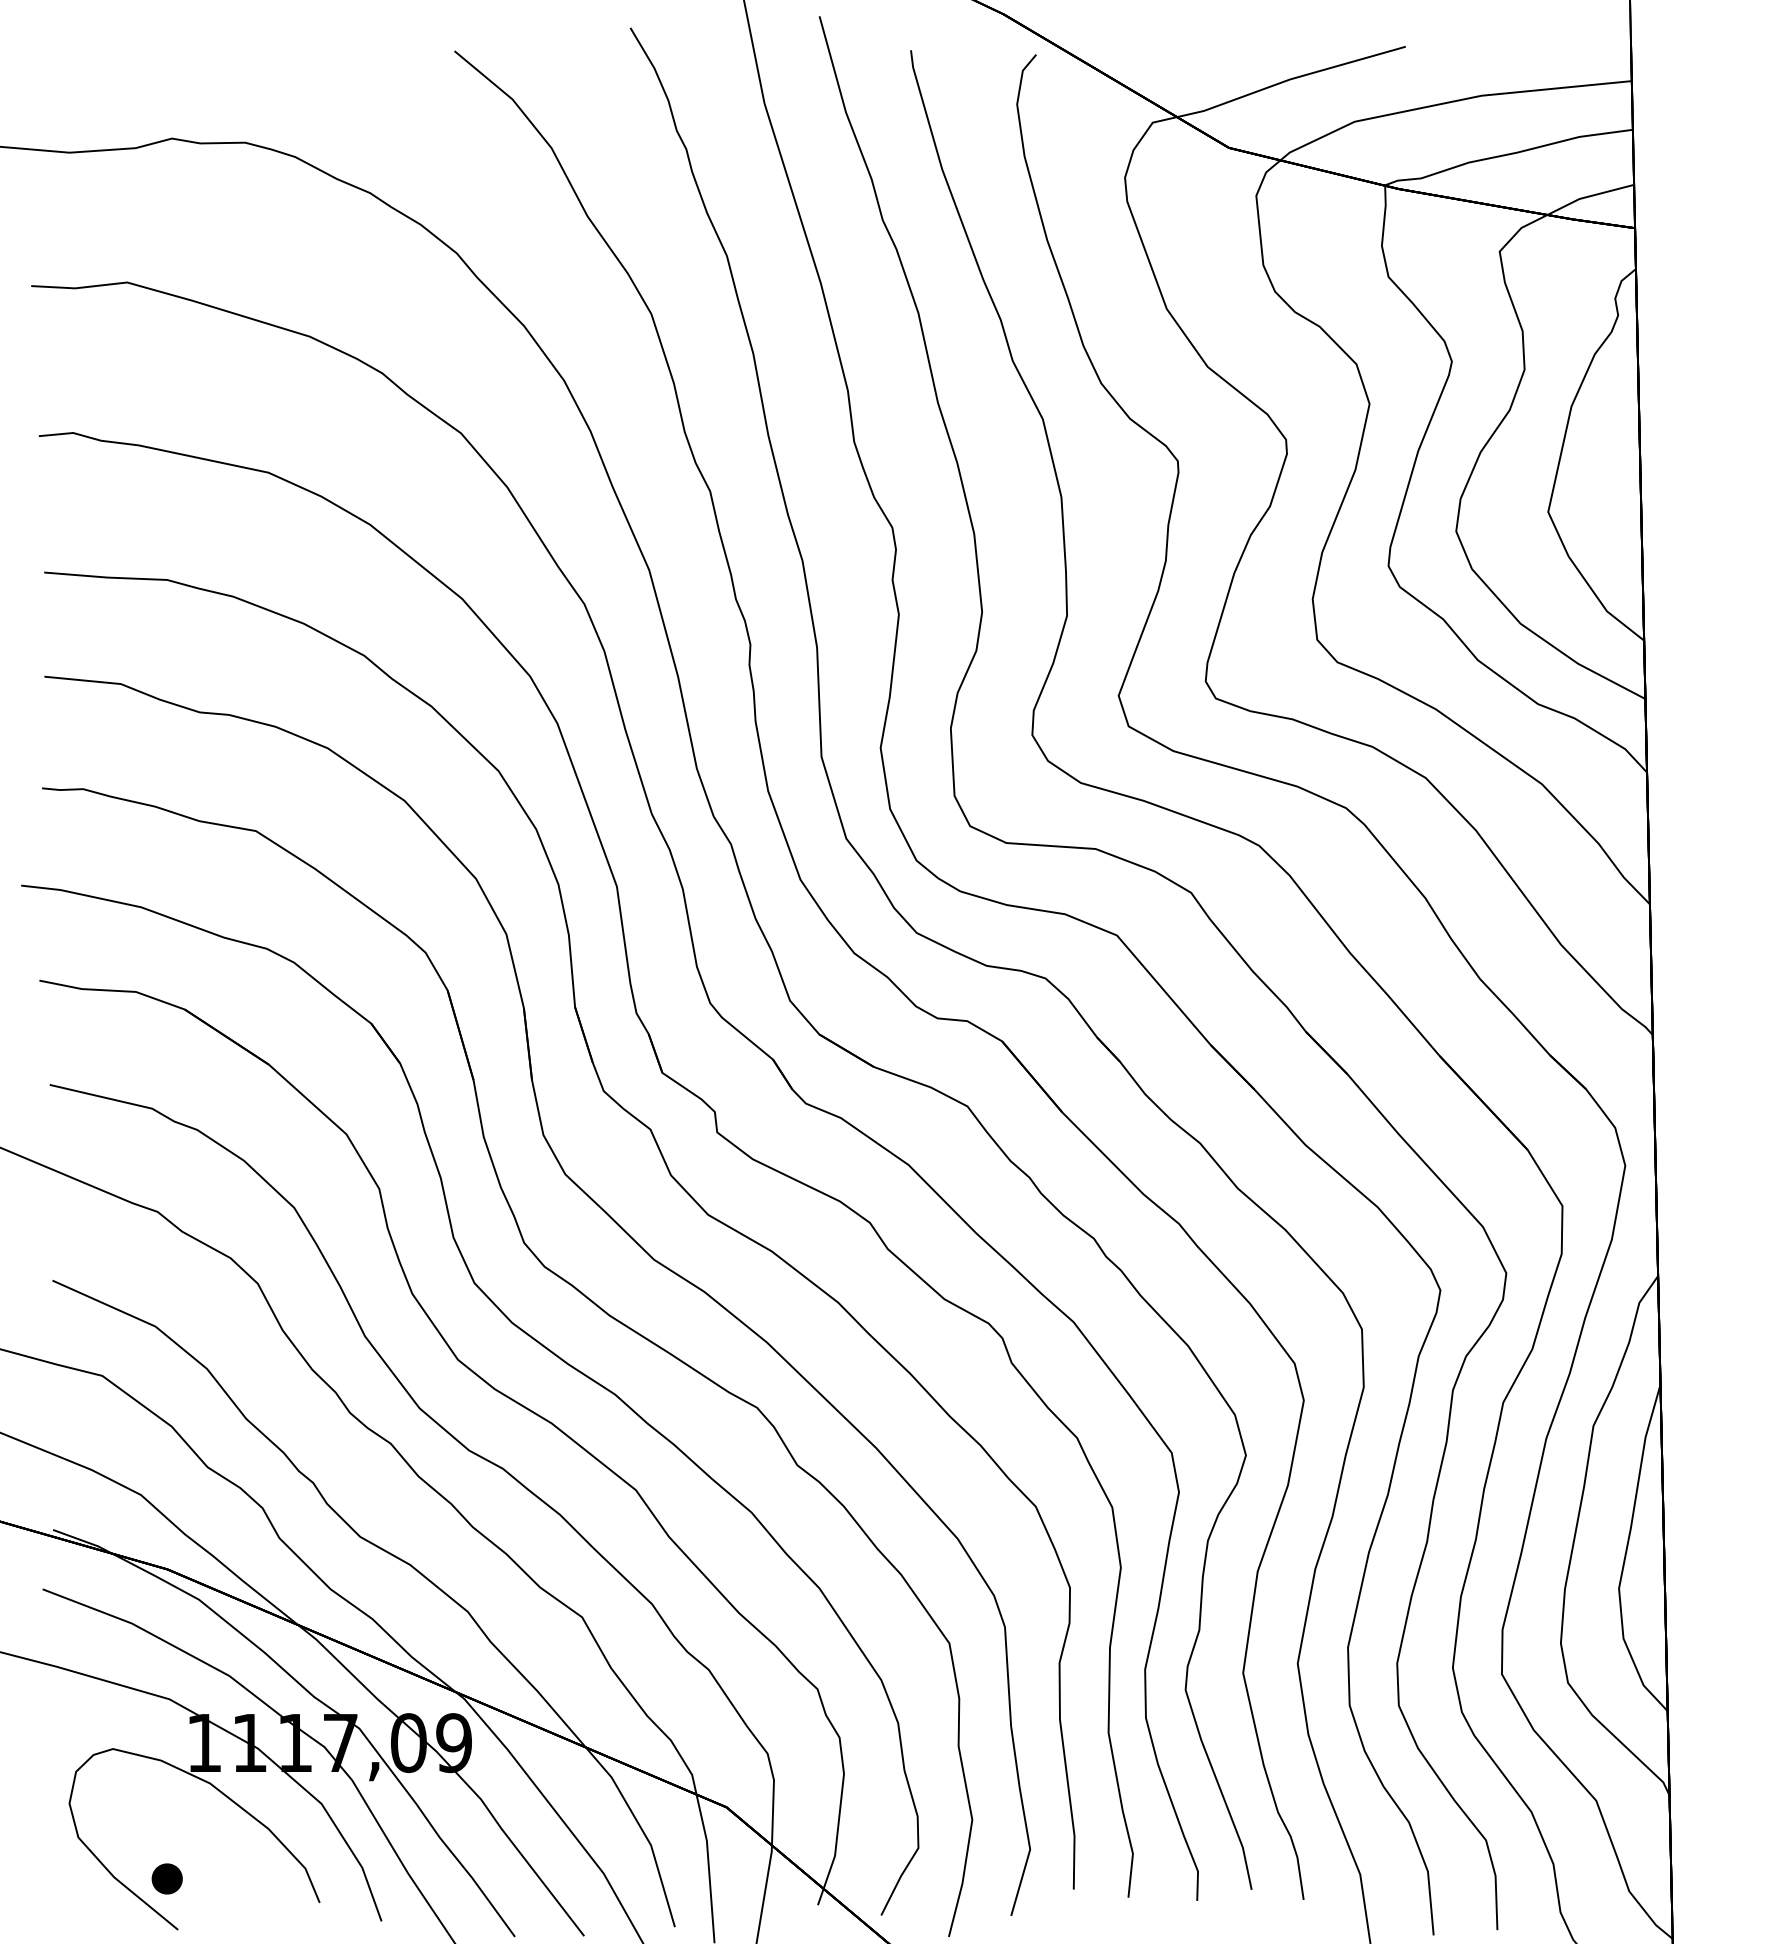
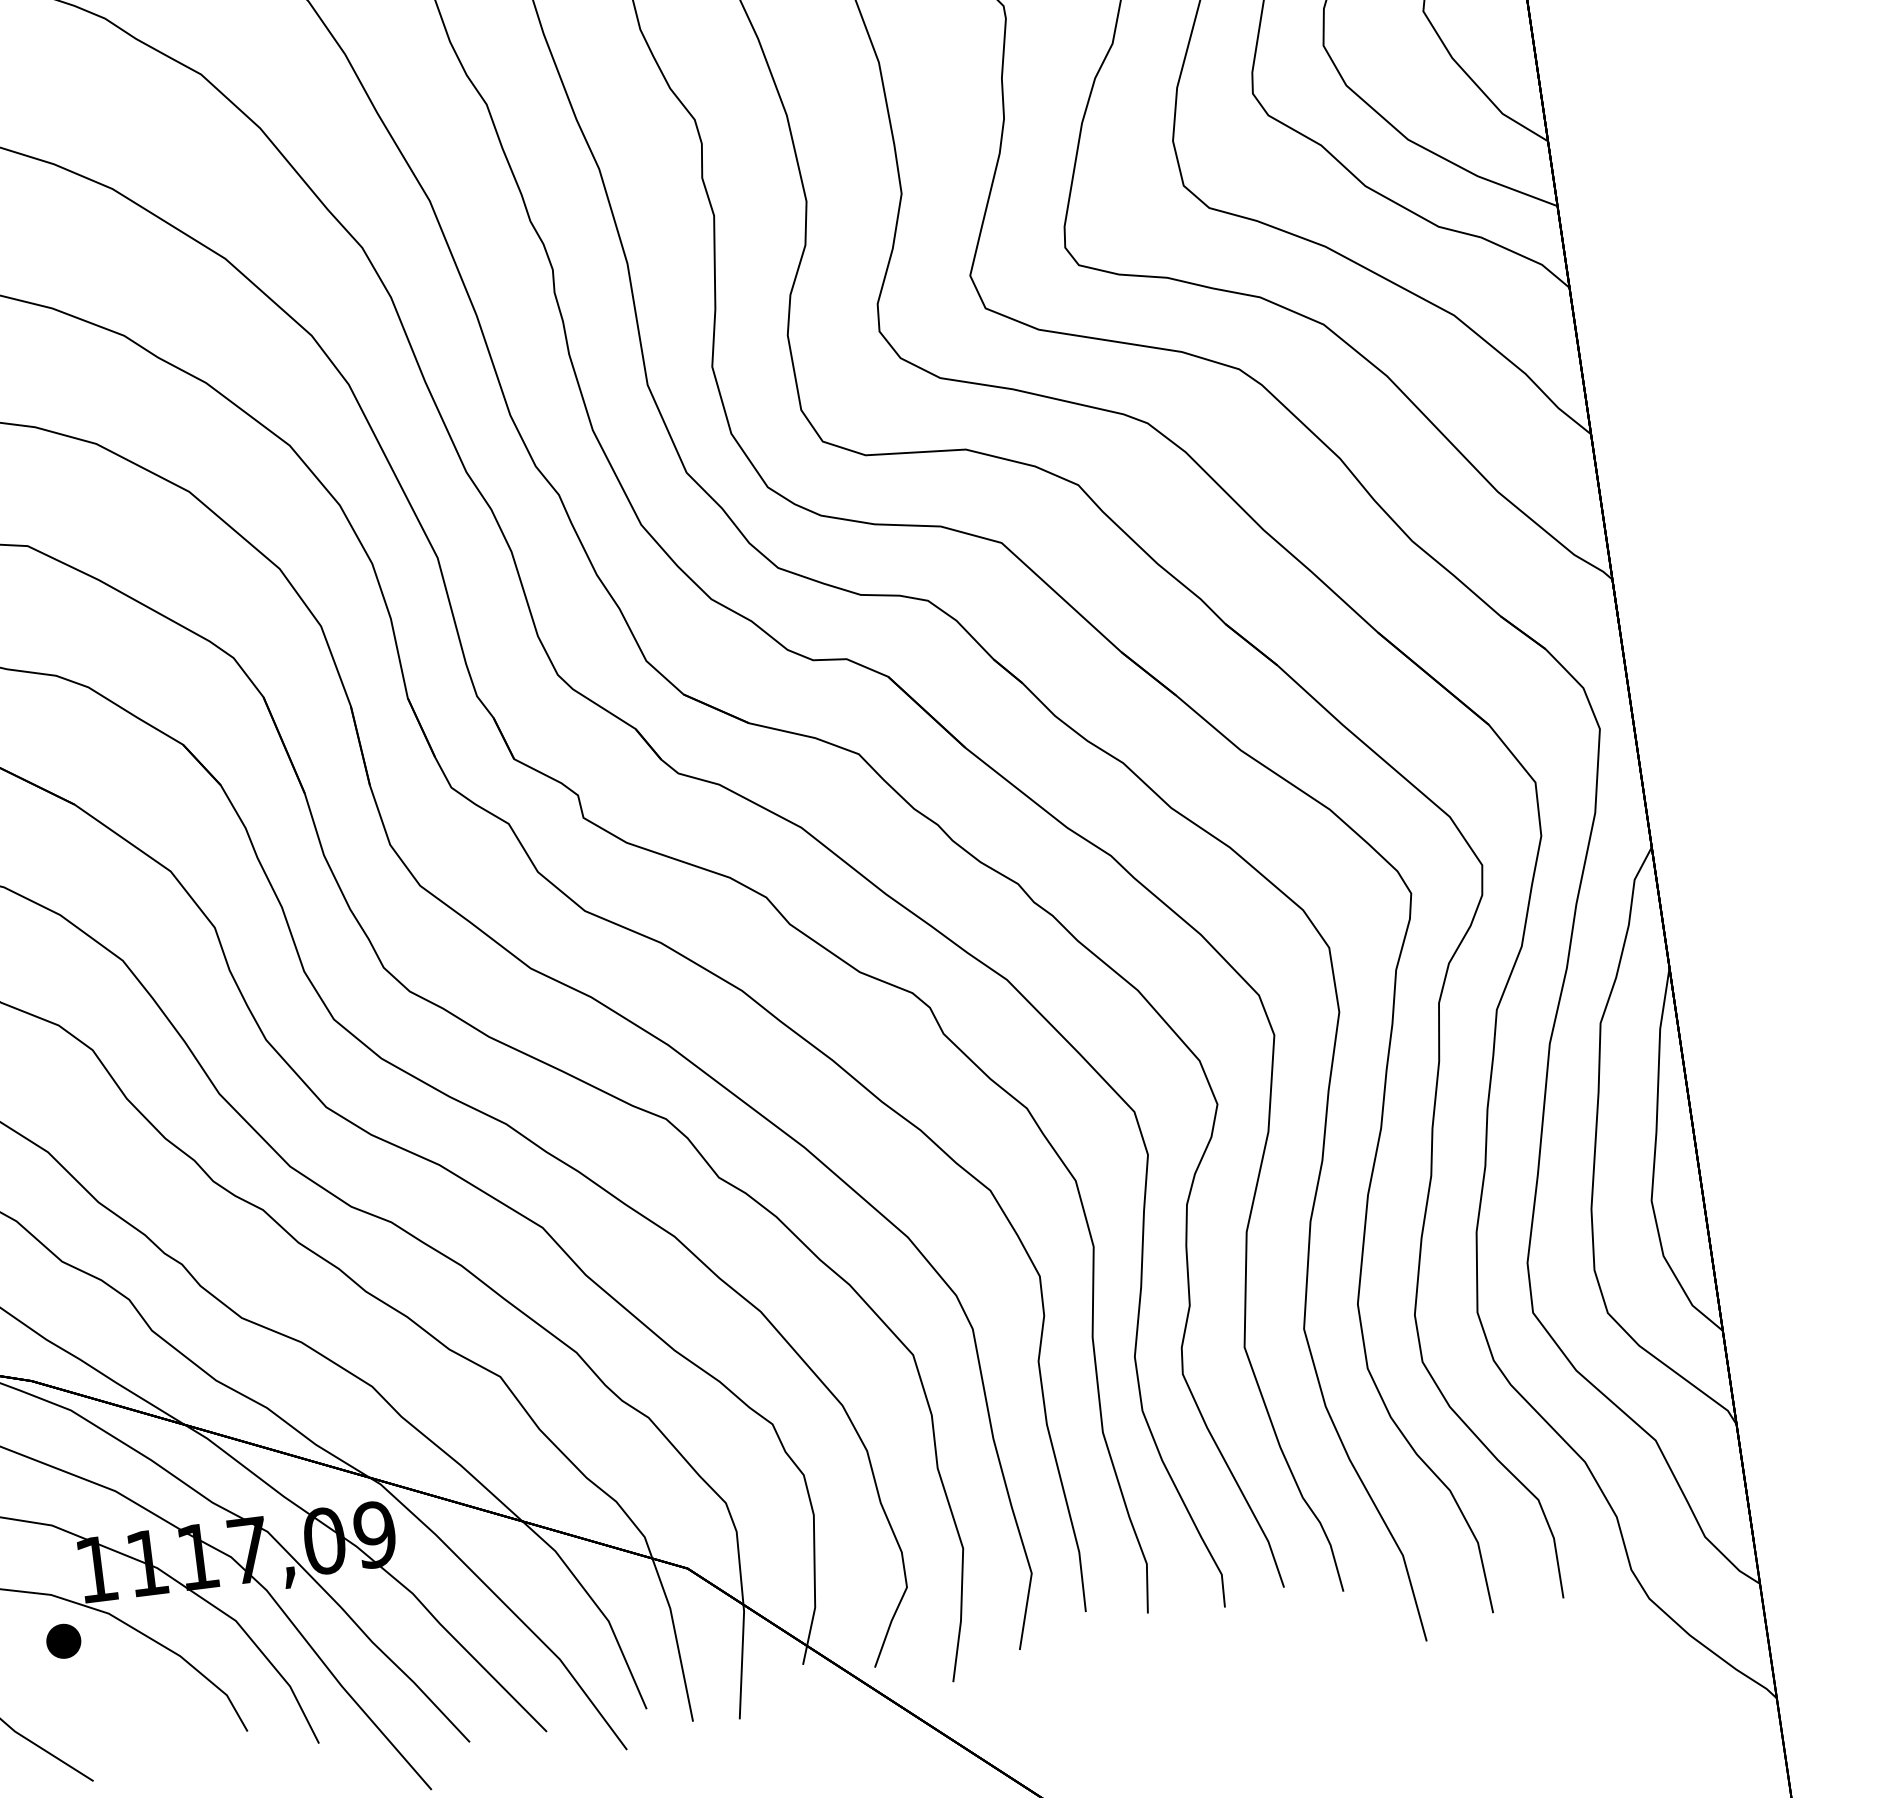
part: (166, 1878) -> (62, 1640), moved

